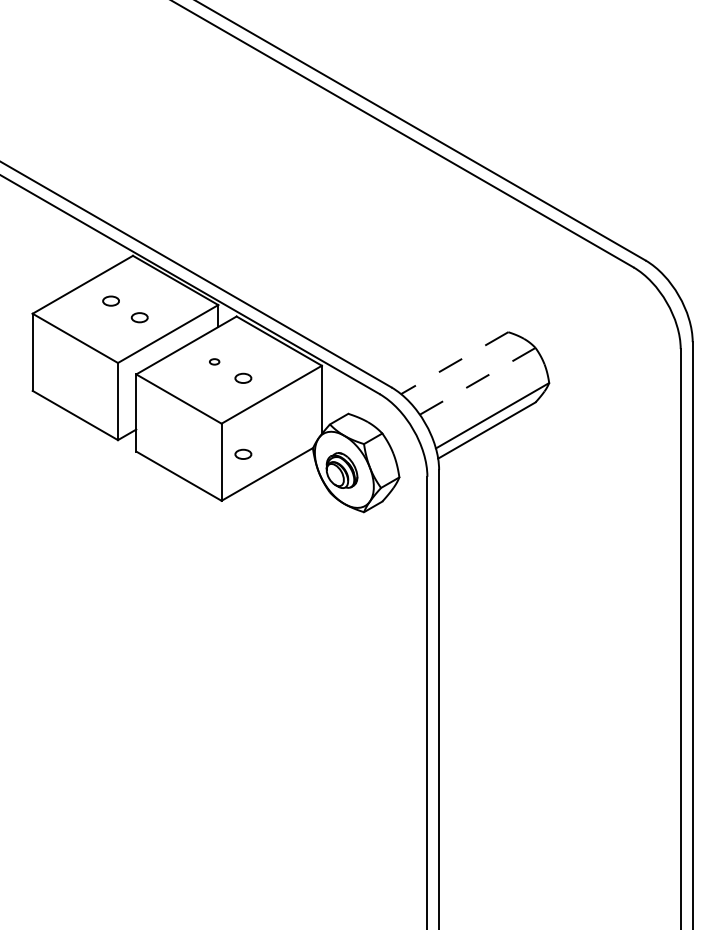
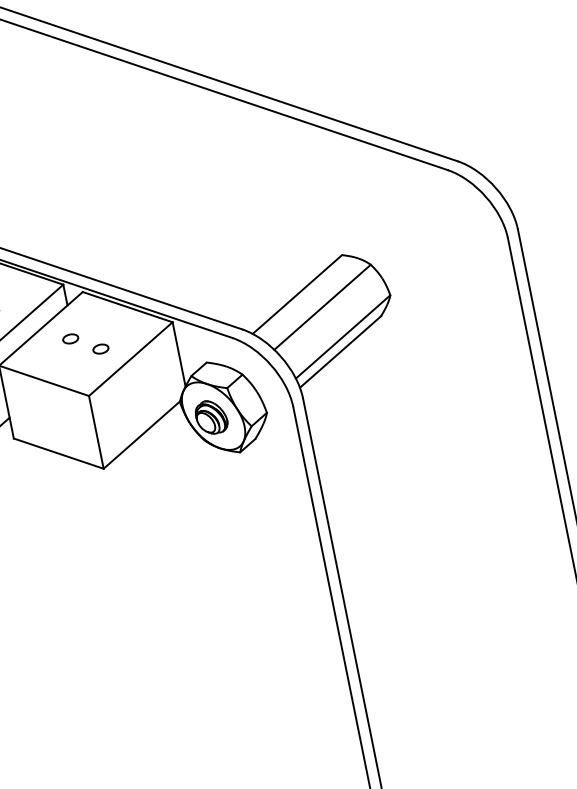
part: (214, 361) -> (70, 338), size x1.67
line: (454, 363) -> (297, 294), dashed -> solid
line: (477, 381) -> (322, 307), dashed -> solid
part: (243, 453) -> (115, 419), removed

